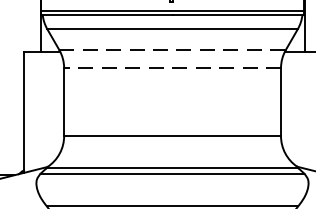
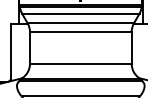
line: (173, 50) -> (81, 23), dashed -> solid
line: (171, 69) -> (80, 32), dashed -> solid

